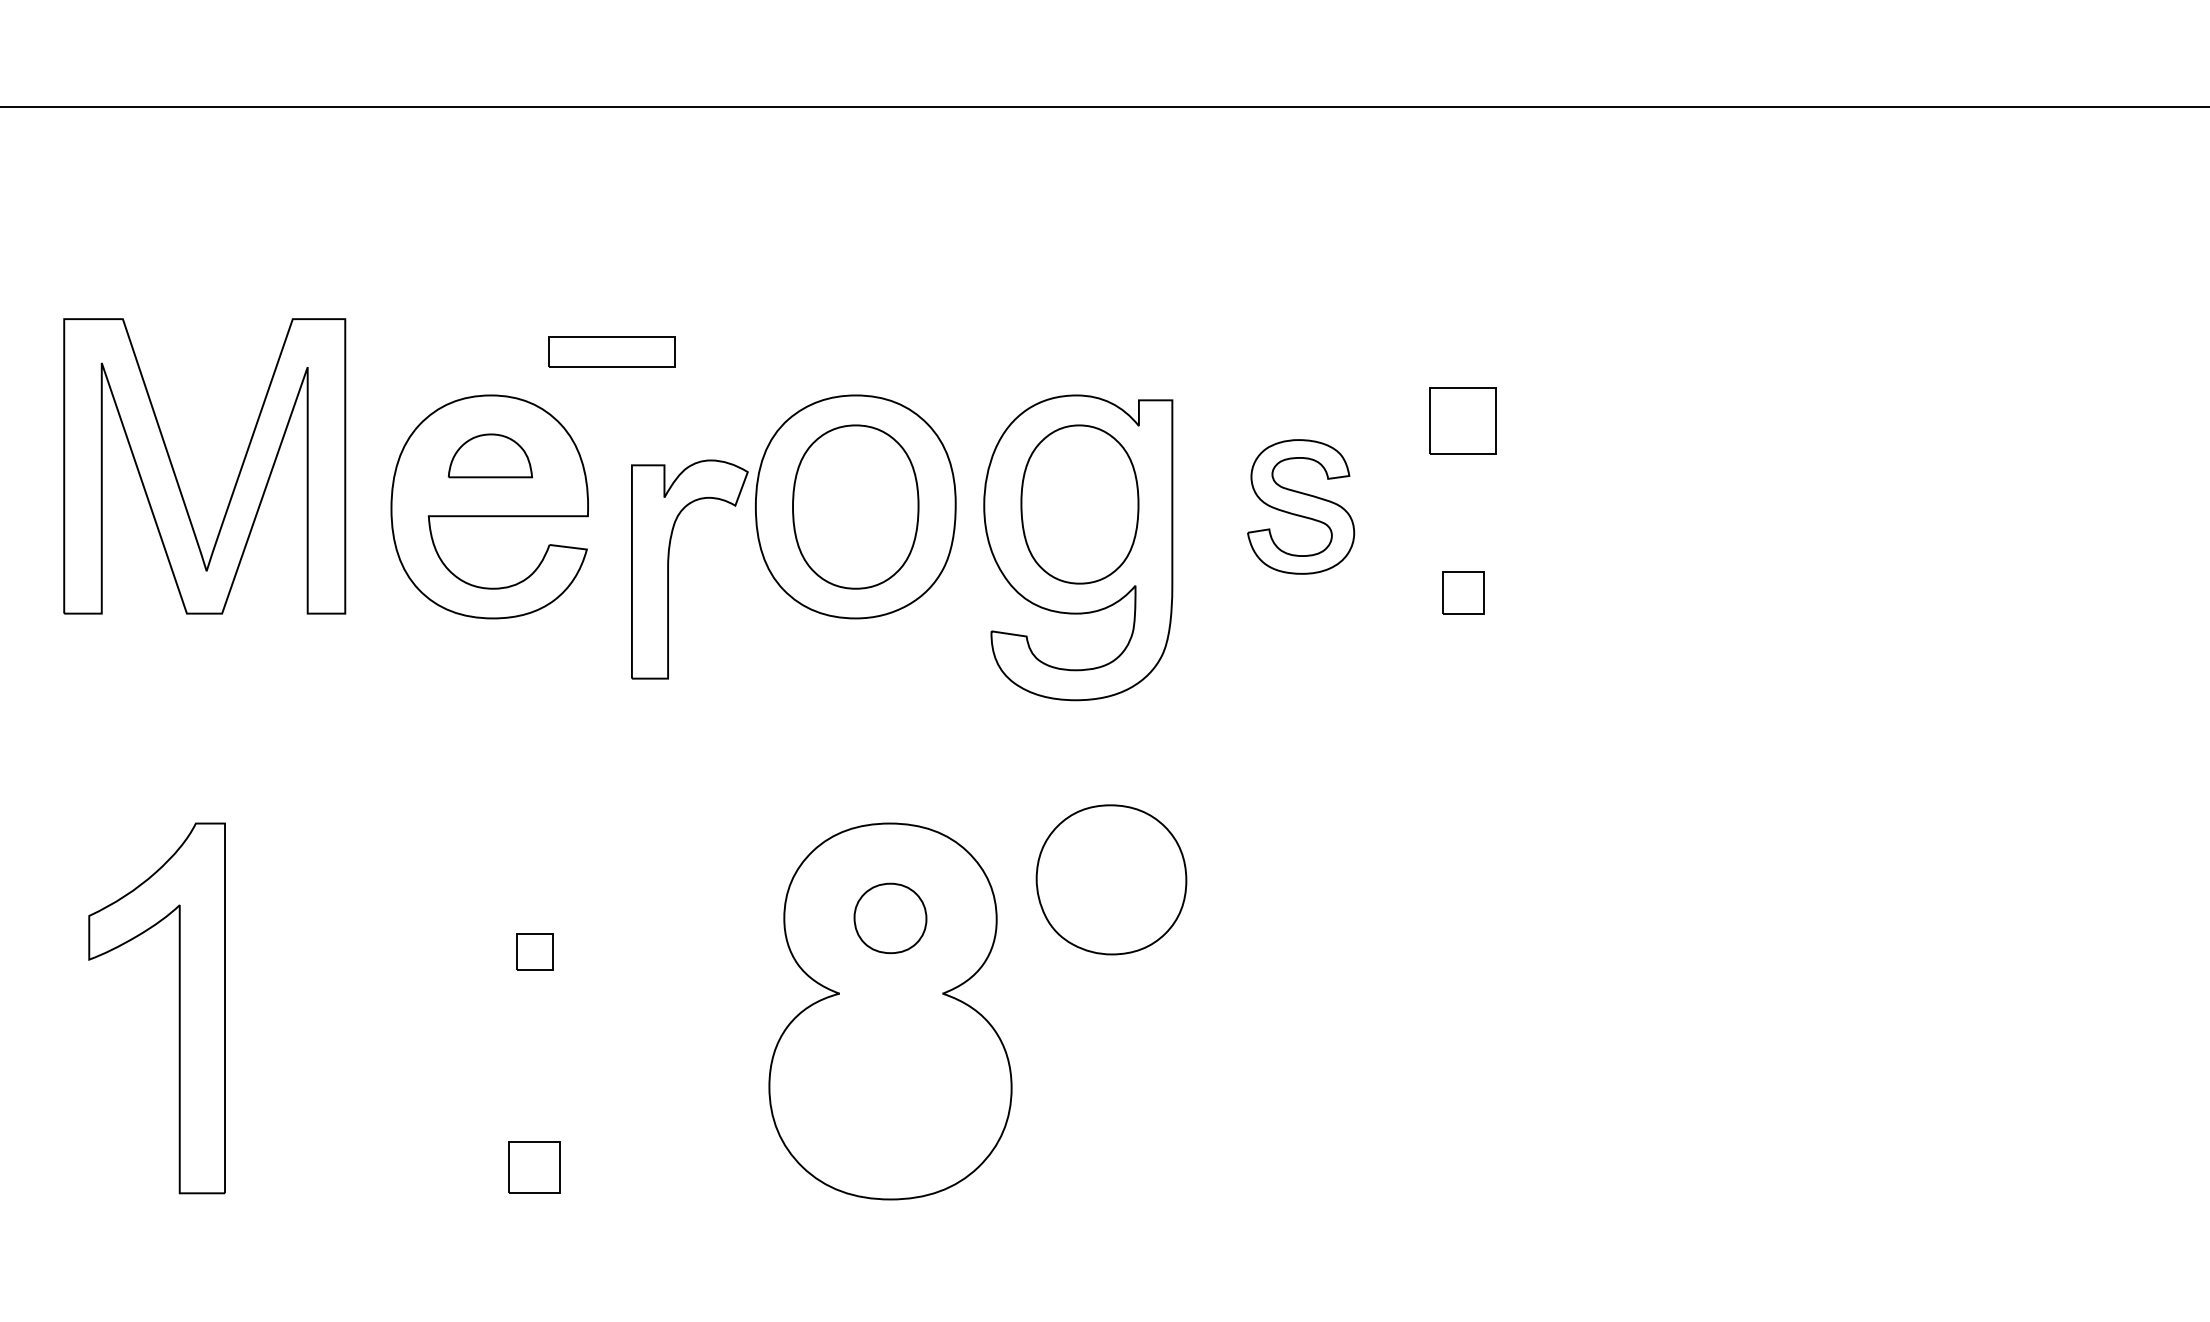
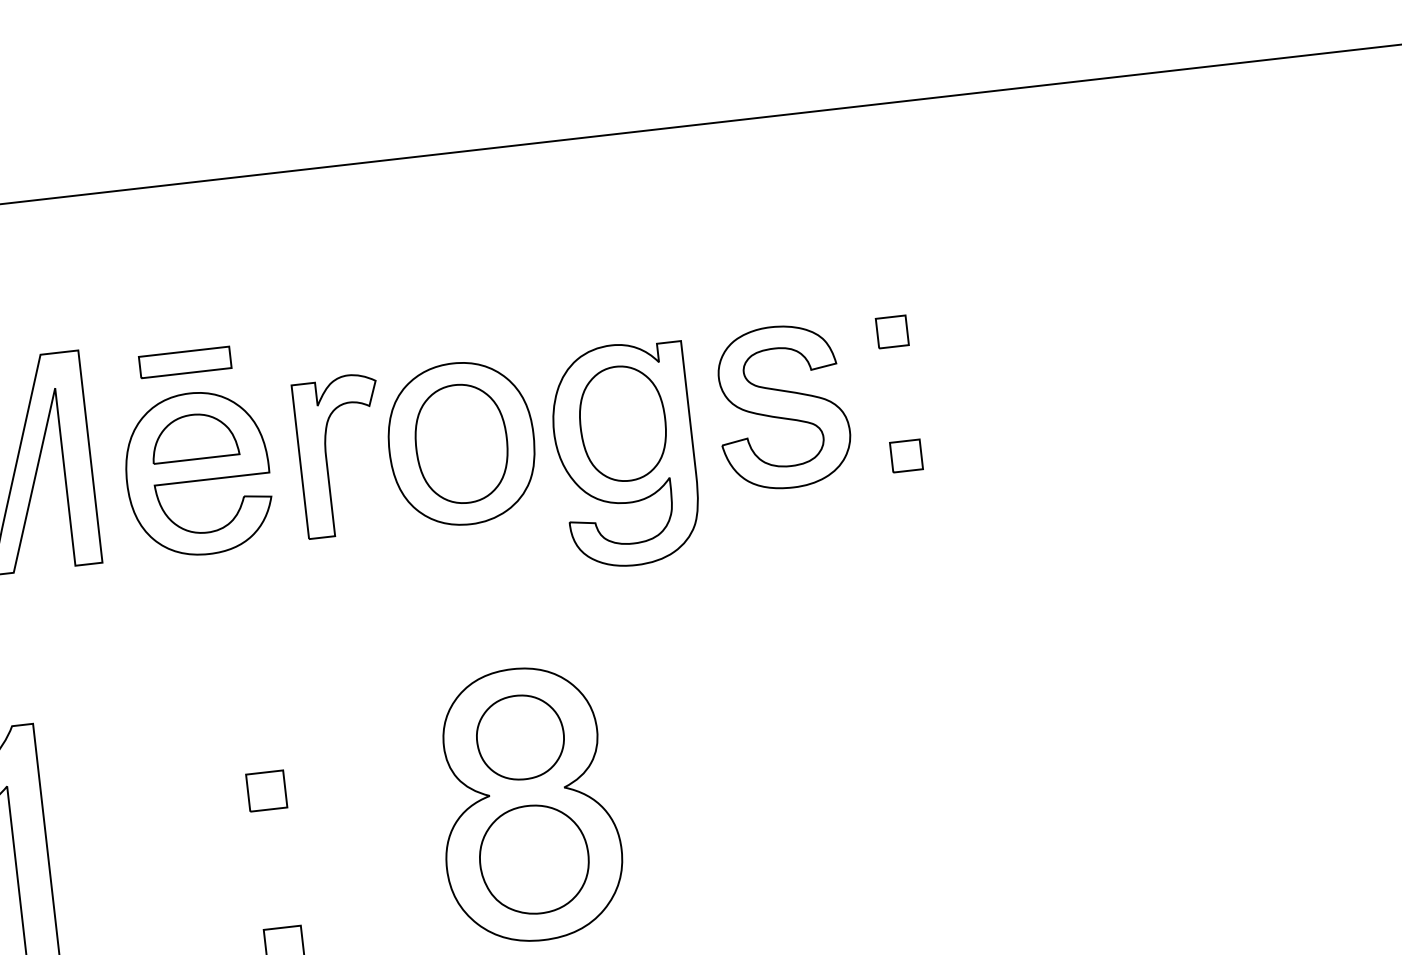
part: (611, 351) -> (184, 361), moved
part: (1463, 420) -> (892, 331), size x0.62
part: (490, 455) -> (194, 436), size x1.43
part: (1300, 506) -> (782, 407), size x1.67
part: (668, 569) -> (326, 457), moved
part: (1111, 879) -> (534, 859), moved
part: (890, 918) -> (520, 737), size x1.67
part: (534, 951) -> (266, 790), size x1.43

